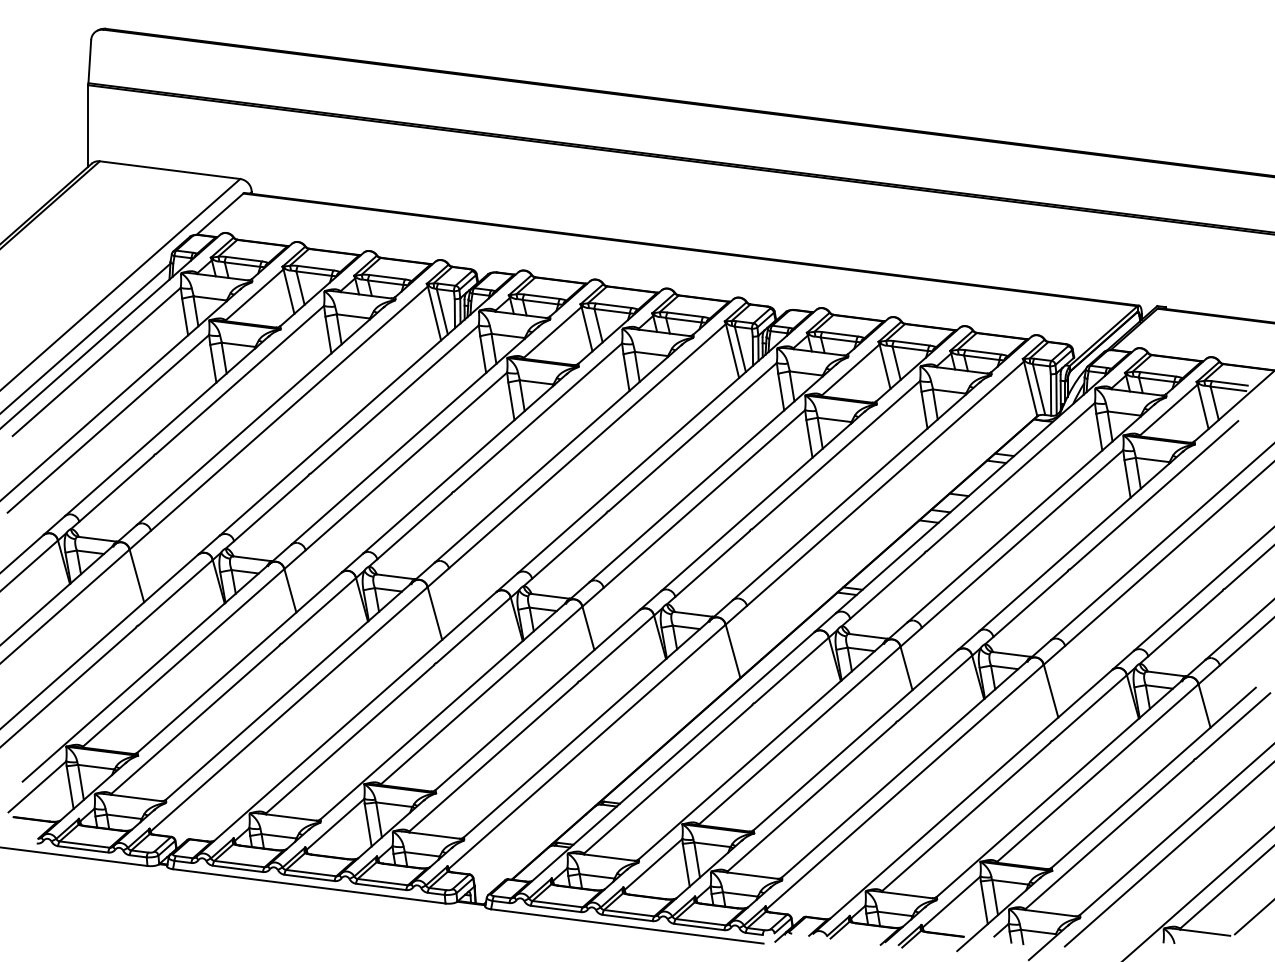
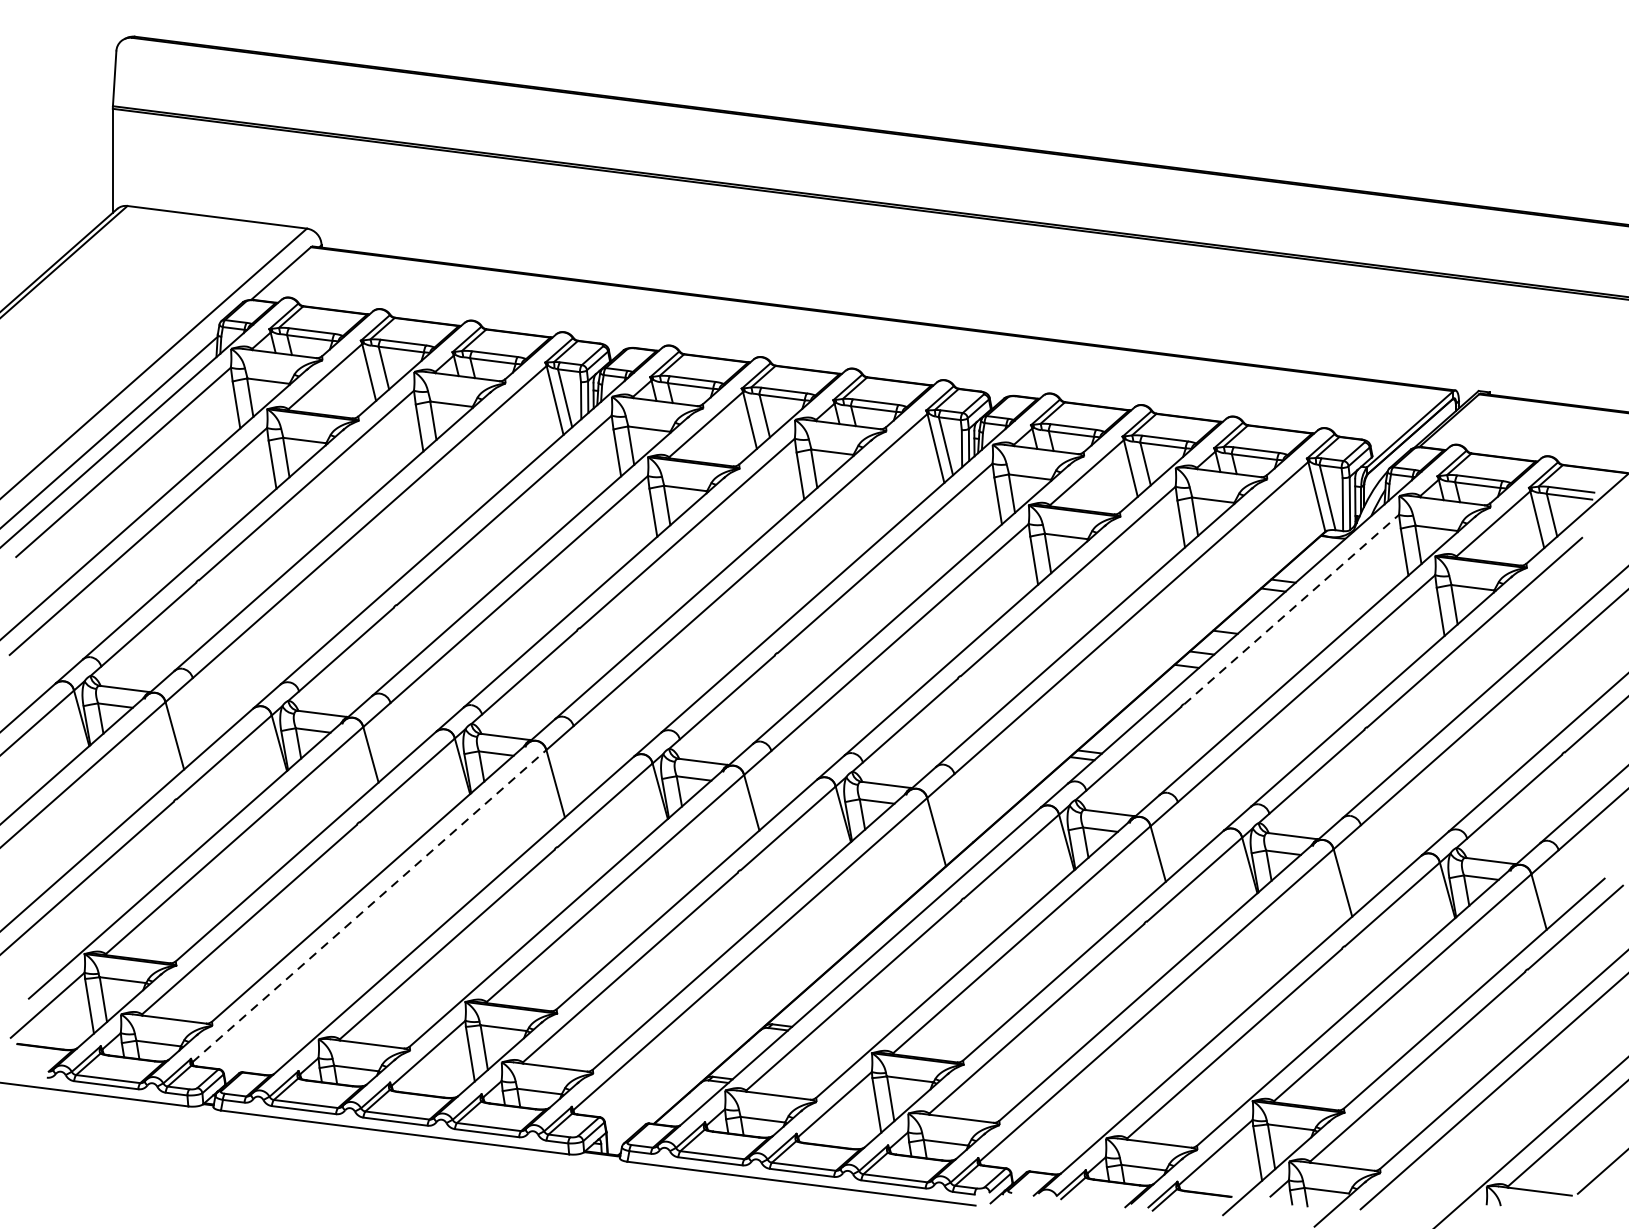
line: (1011, 476) -> (1292, 608), solid -> dashed
line: (289, 709) -> (369, 906), solid -> dashed

